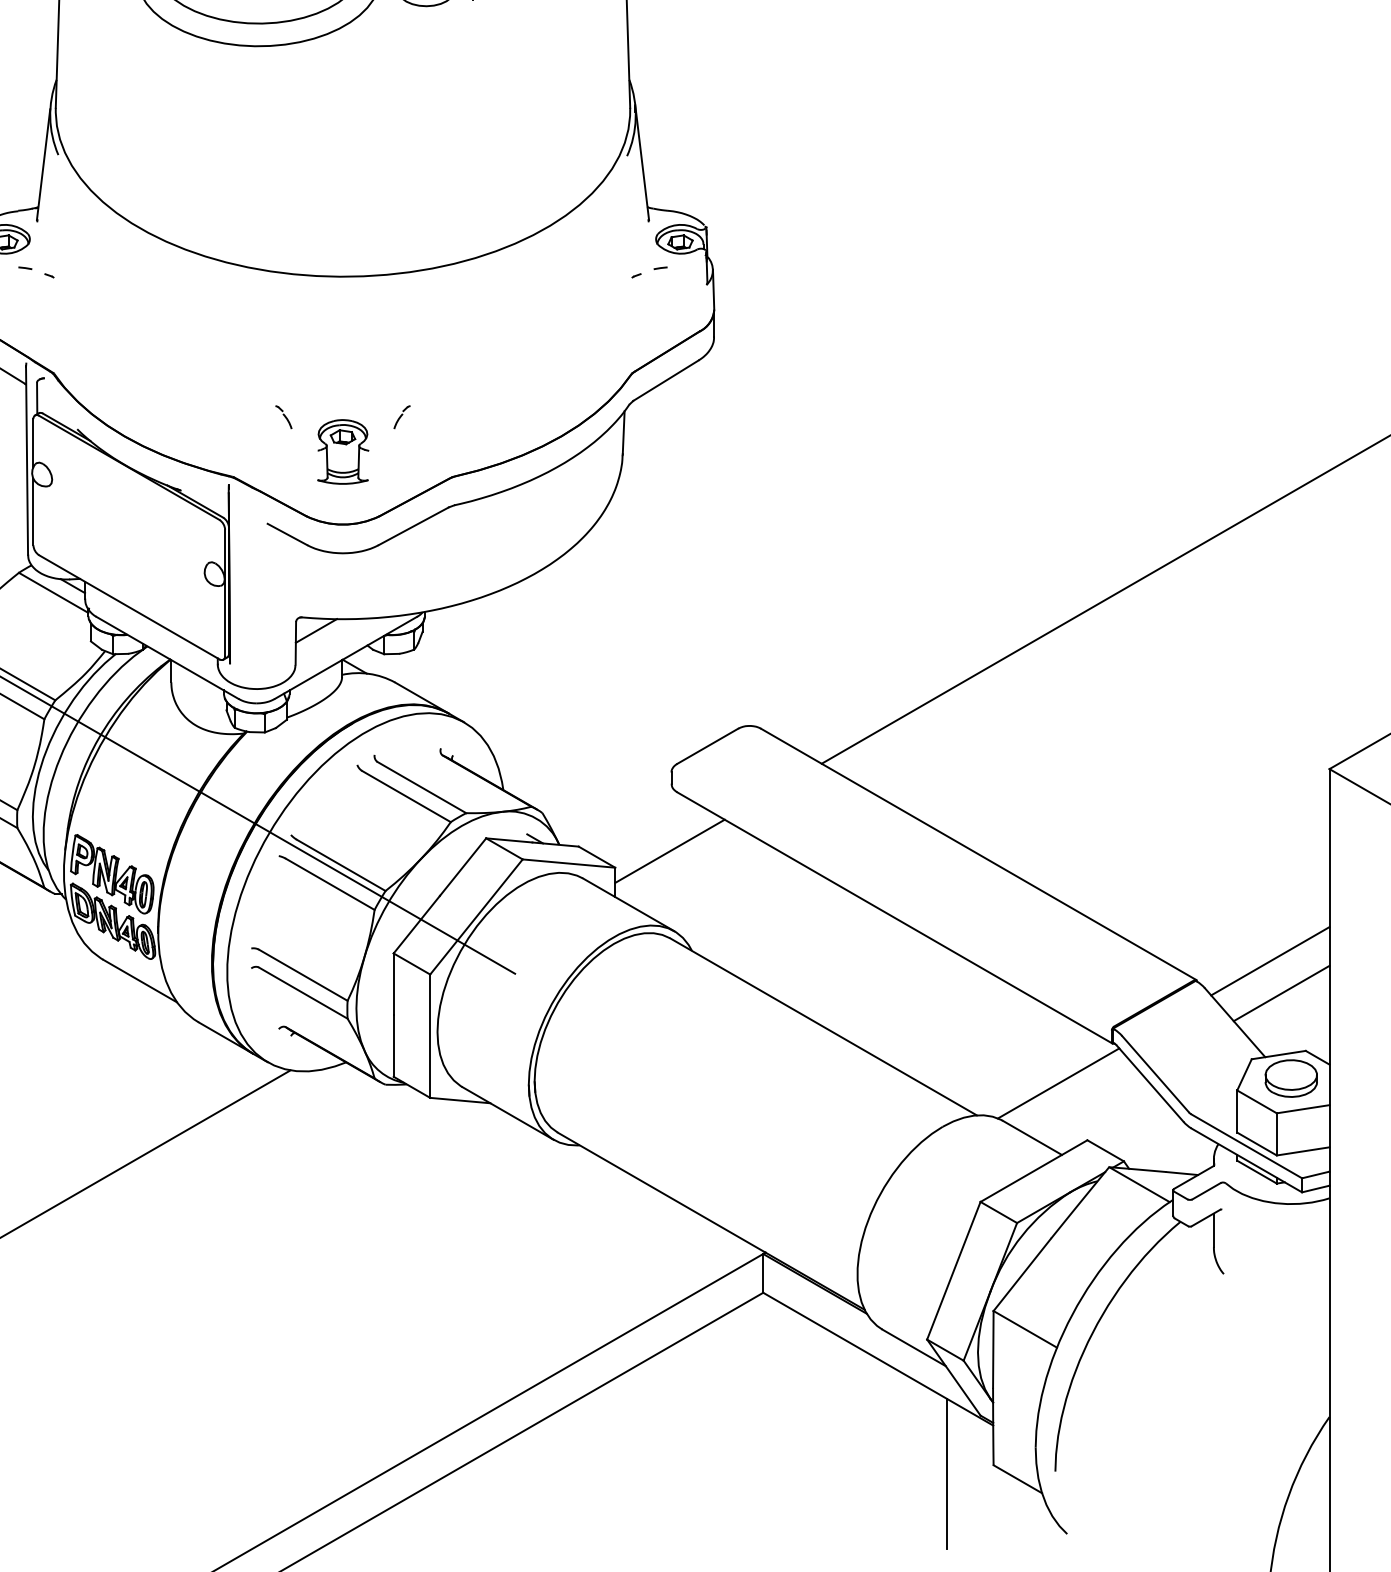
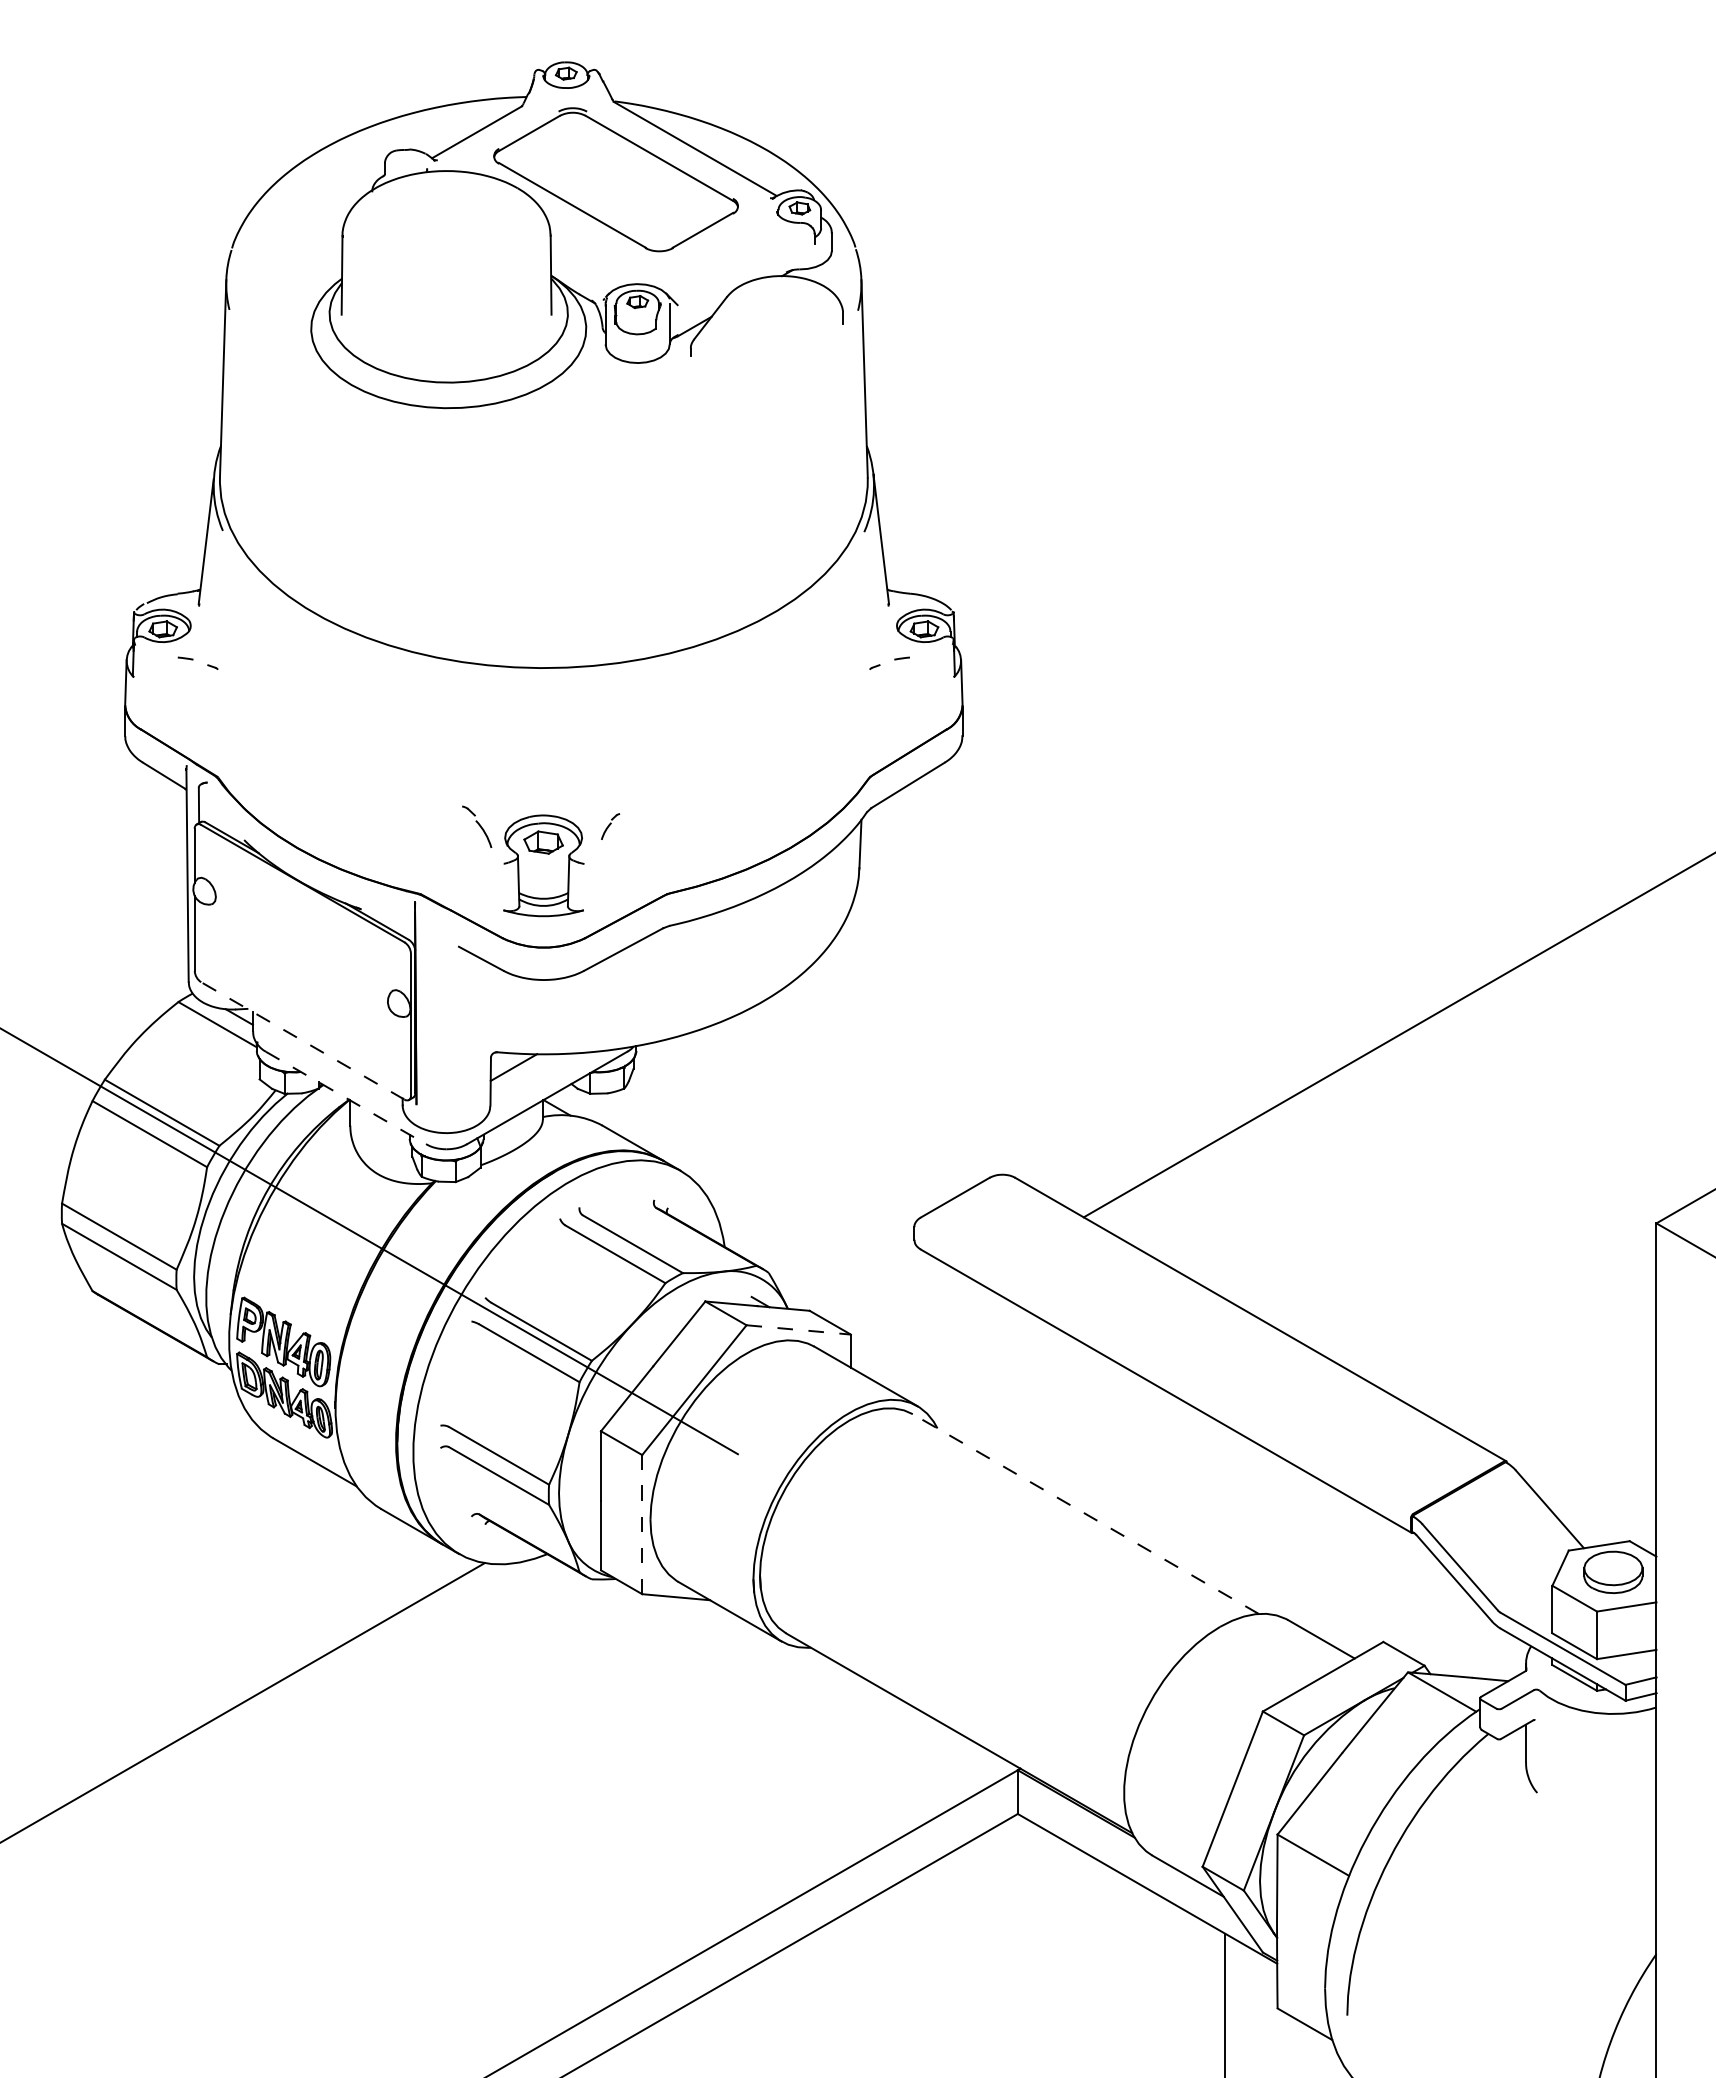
part: (283, 417) -> (476, 826), size x1.6
part: (343, 451) -> (544, 865), size x1.4
line: (128, 606) -> (302, 1040), solid -> dashed
line: (167, 658) -> (346, 1098), solid -> dashed
line: (669, 850) -> (912, 1315), removed
line: (569, 863) -> (799, 1329), solid -> dashed
line: (1270, 960) -> (1589, 1439), removed
line: (1281, 993) -> (1602, 1476), removed
line: (823, 1027) -> (1085, 1514), solid -> dashed
line: (430, 1036) -> (642, 1524), solid -> dashed
line: (1058, 1083) -> (1350, 1577), removed

